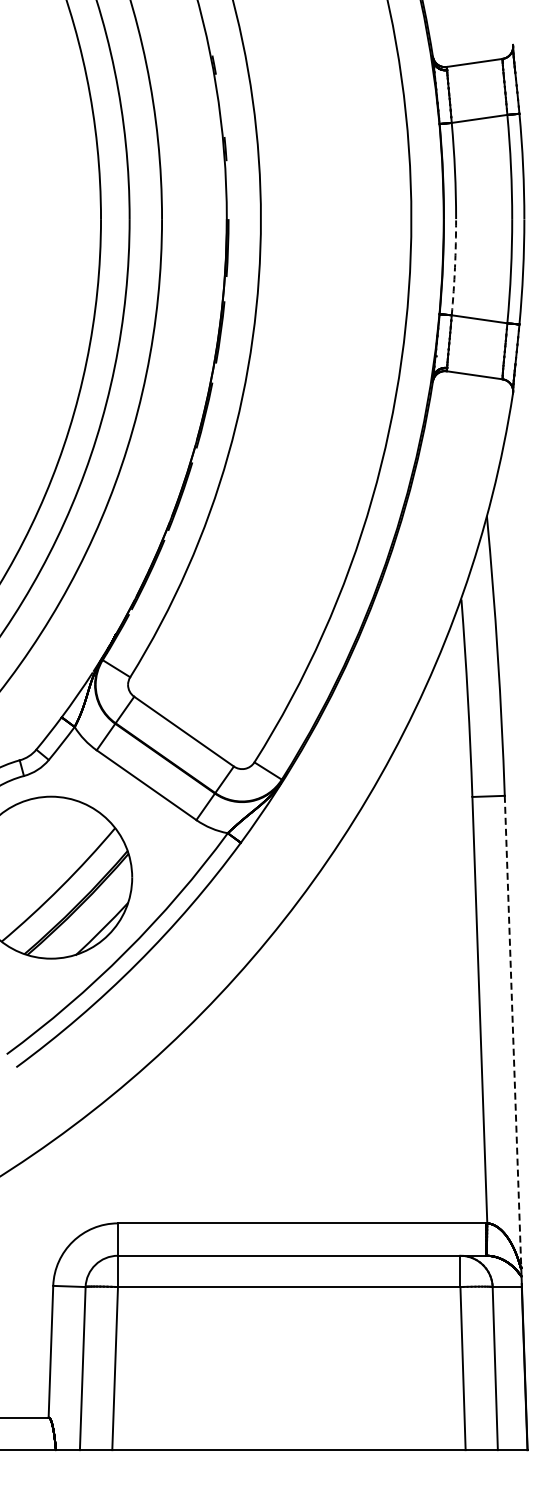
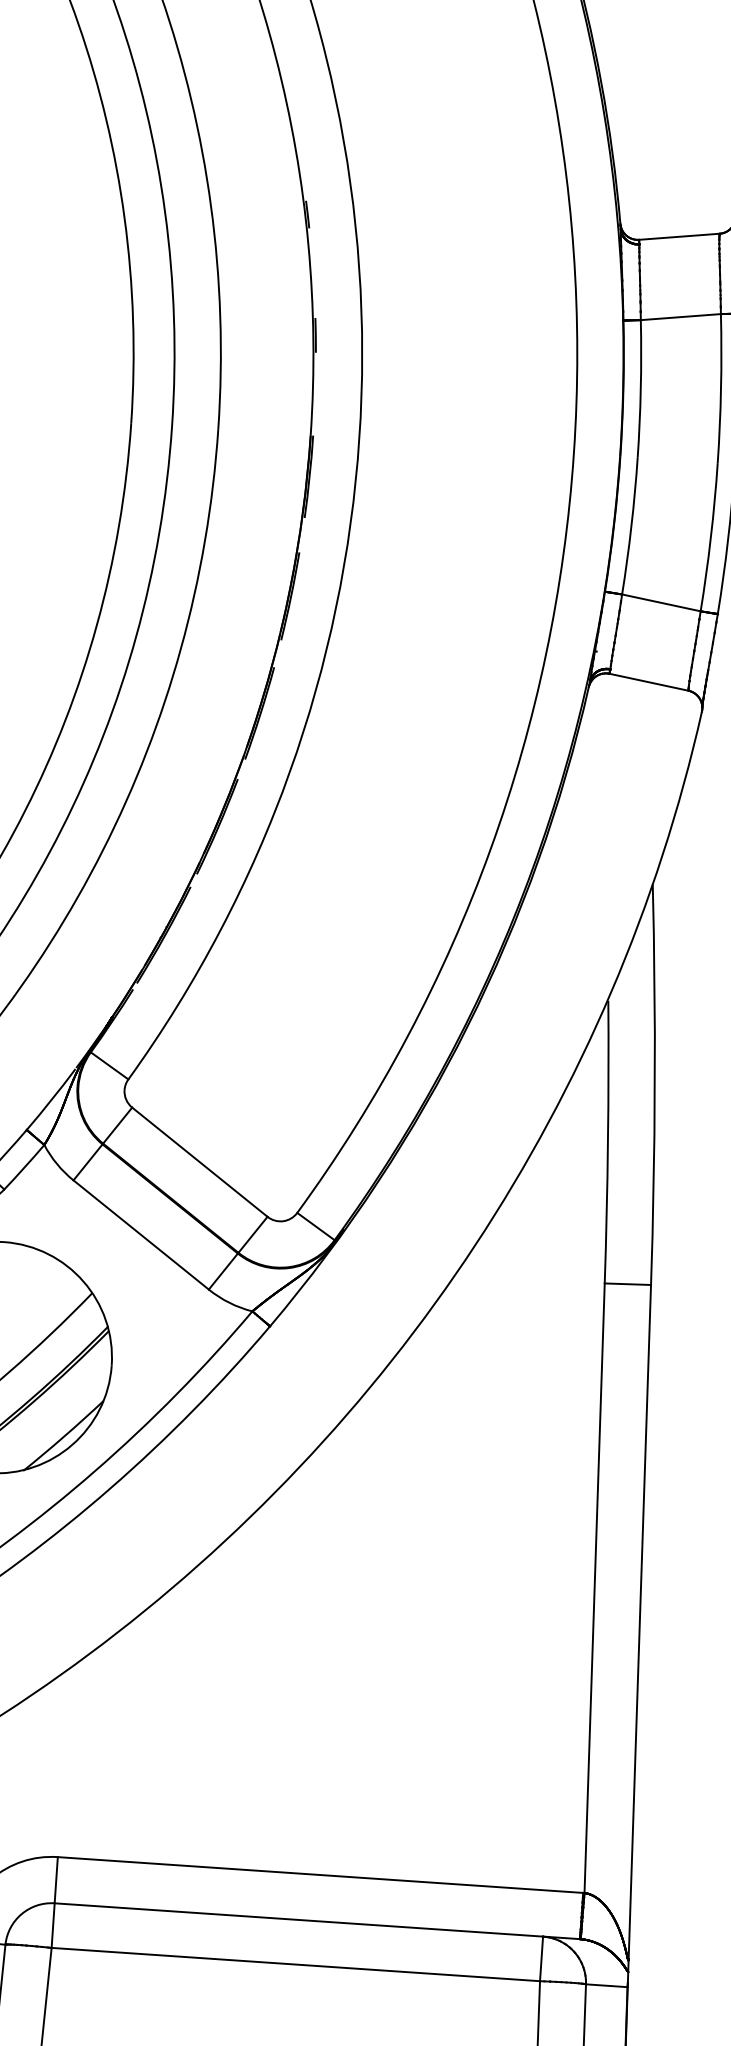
arc: (455, 267) -> (632, 526), dashed -> solid
line: (513, 1031) -> (640, 1621), dashed -> solid

